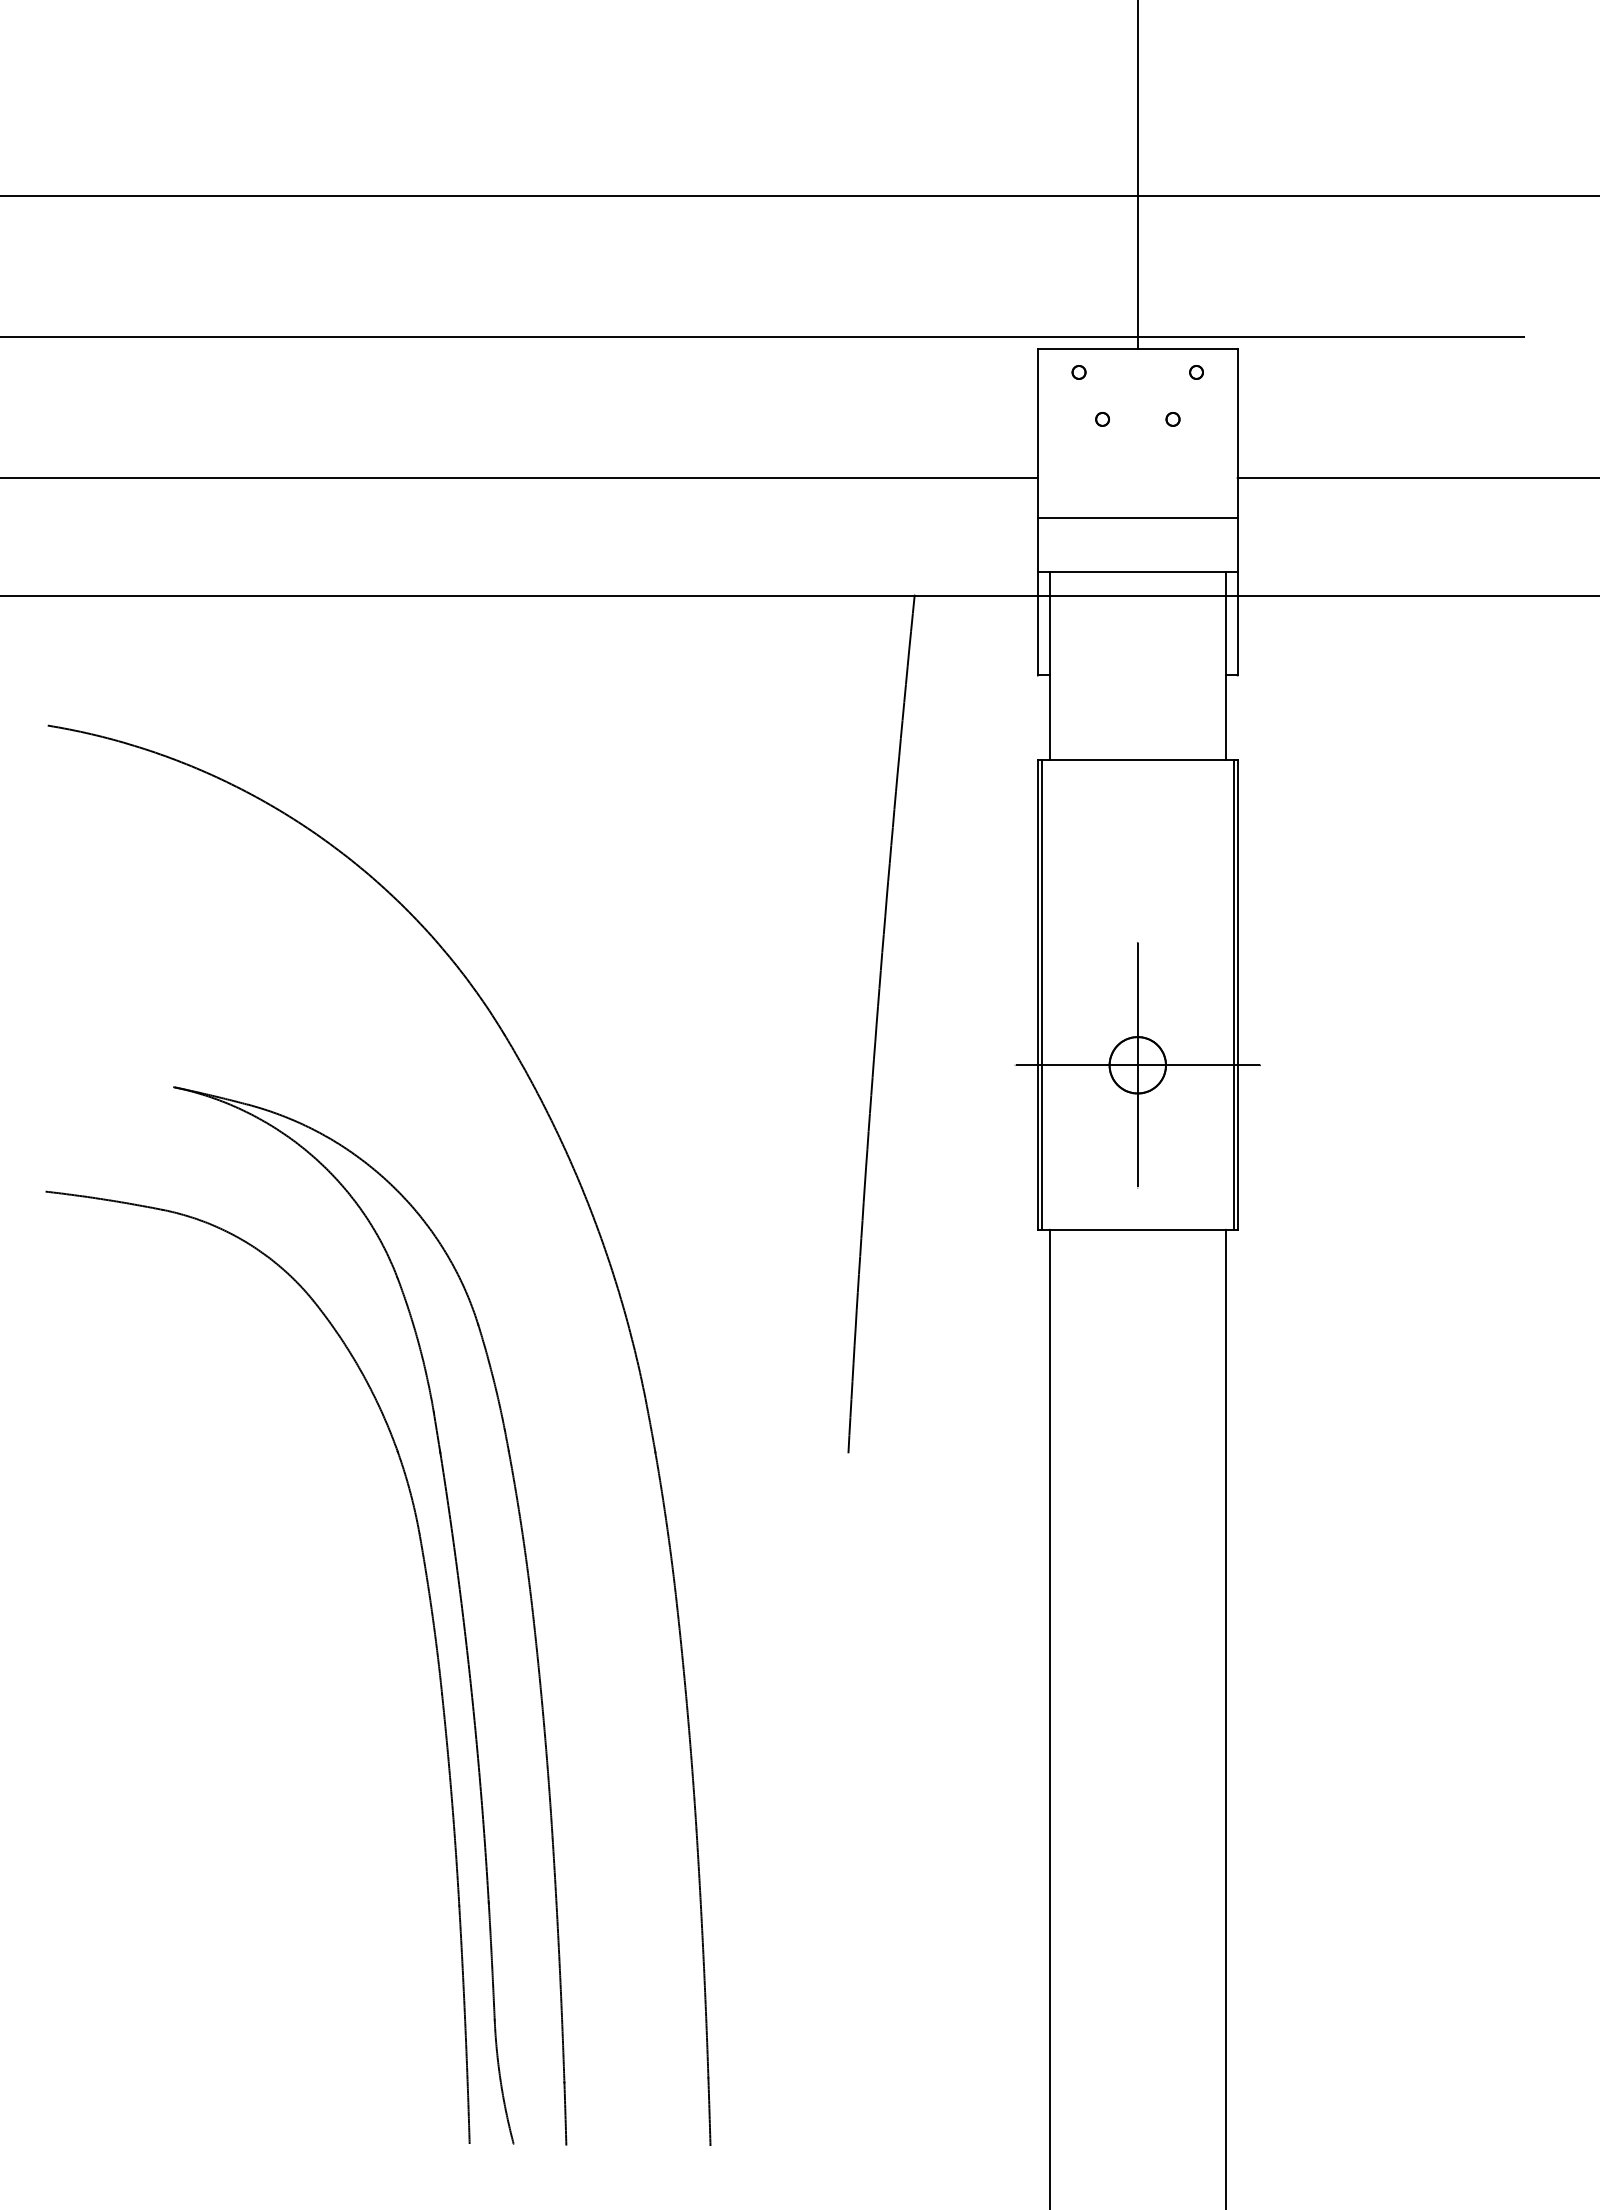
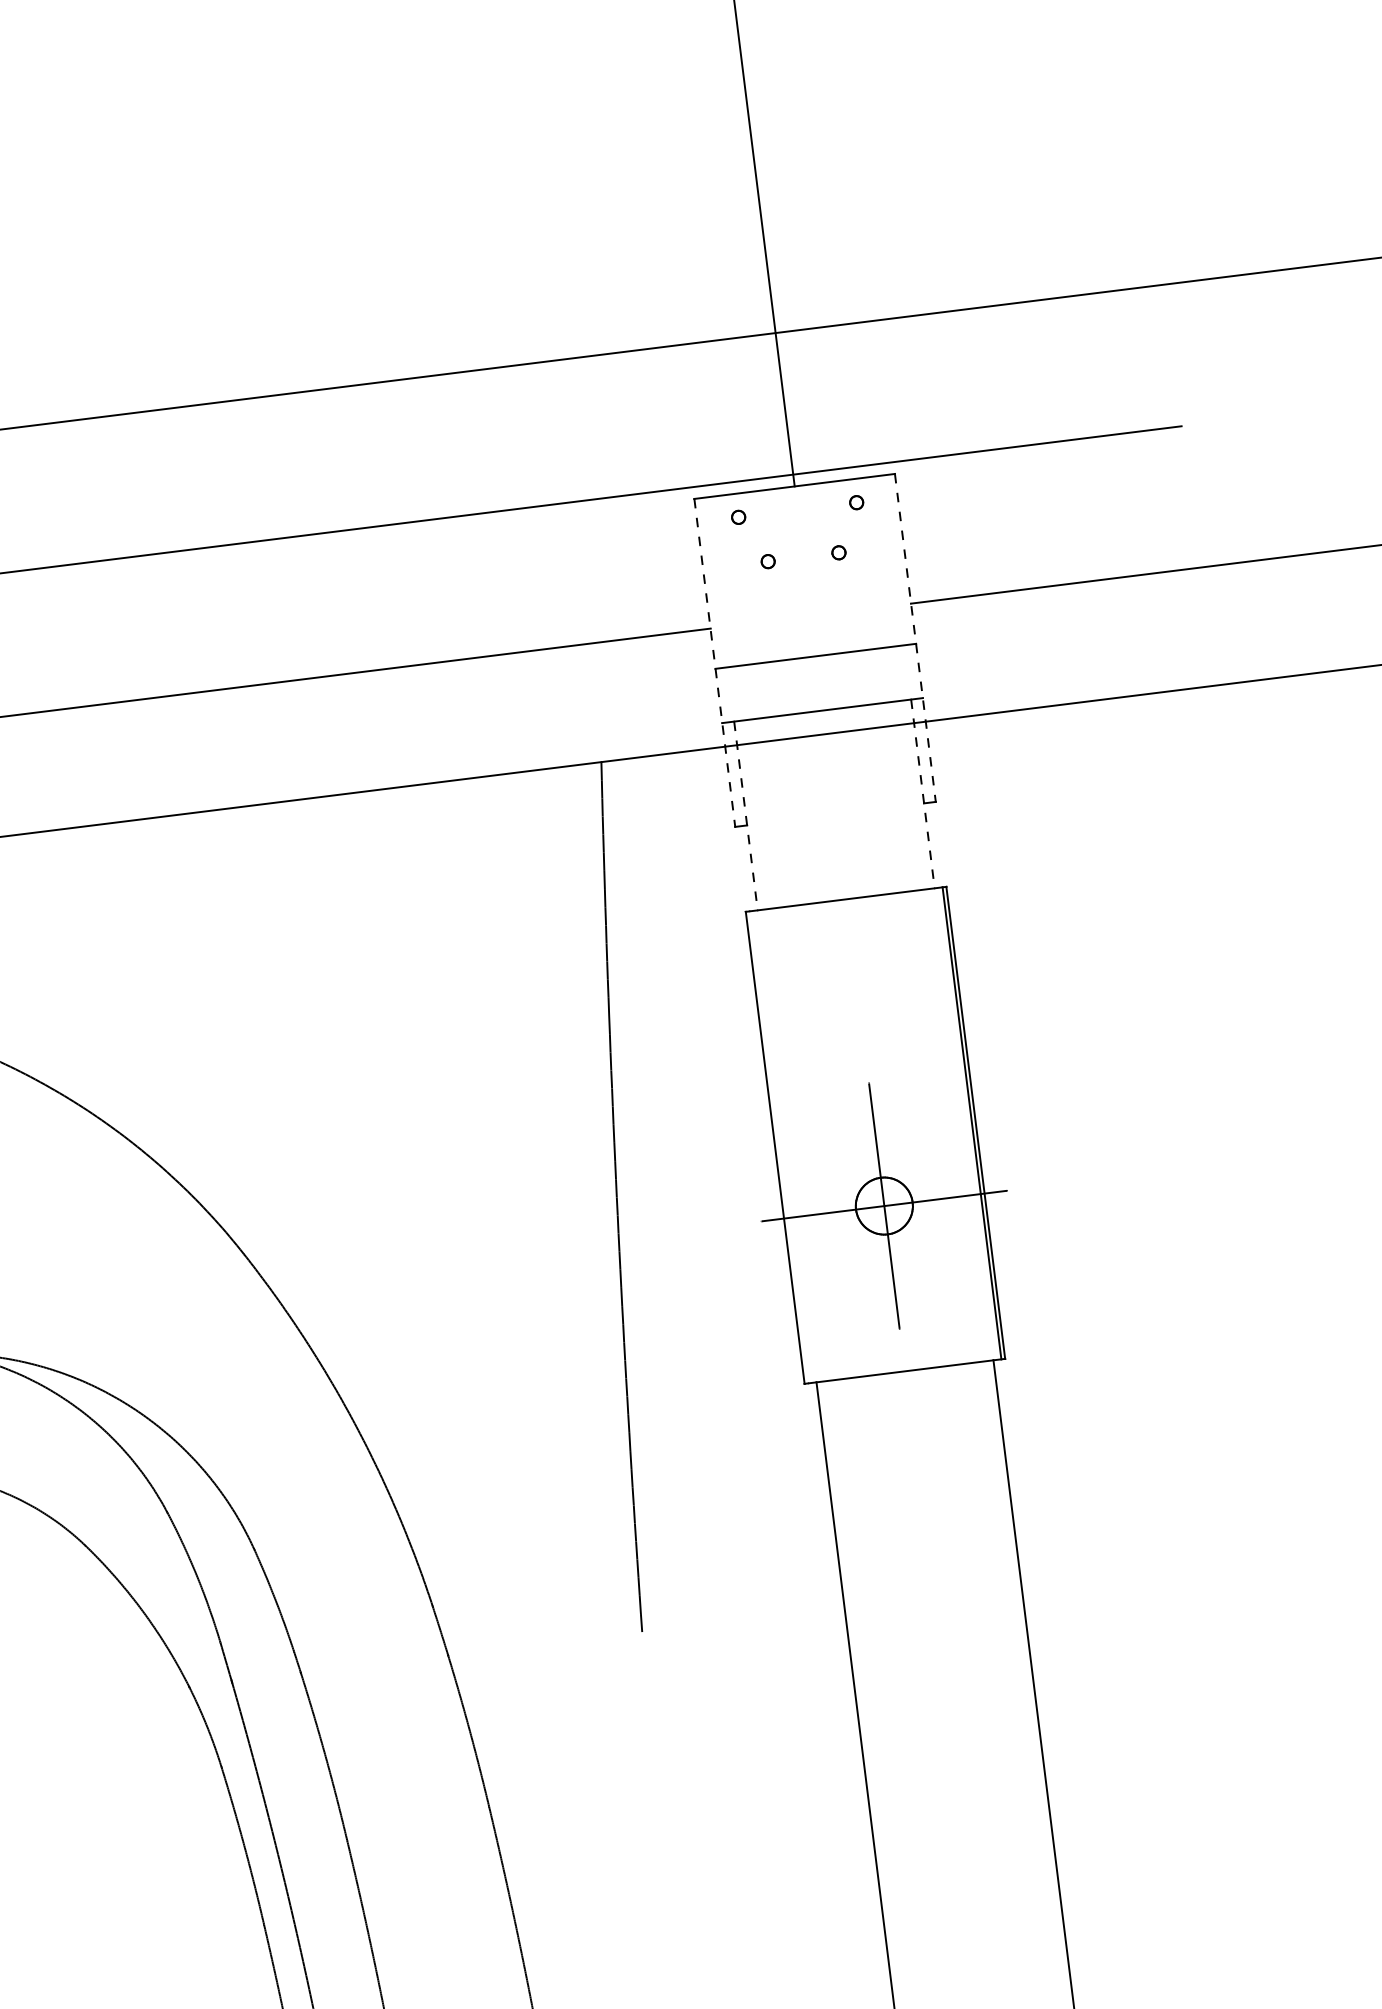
line: (1037, 512) -> (714, 663), solid -> dashed
line: (1237, 512) -> (915, 638), solid -> dashed
line: (1049, 666) -> (745, 816), solid -> dashed
line: (1225, 666) -> (922, 794), solid -> dashed
line: (1041, 994) -> (778, 1147), removed

